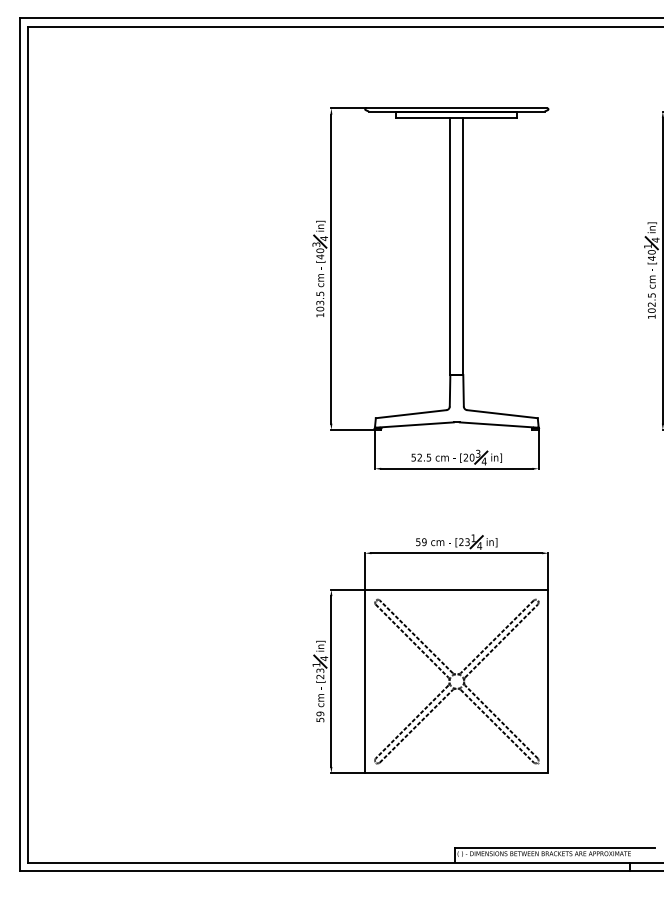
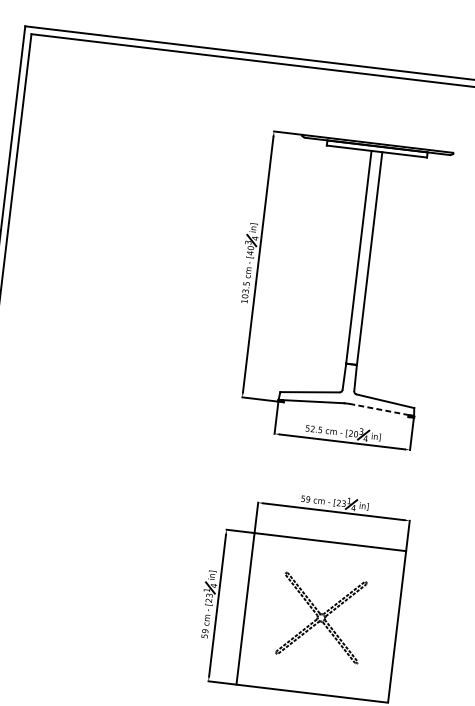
line: (499, 425) -> (381, 410), solid -> dashed
part: (456, 681) -> (321, 617), size x0.6

